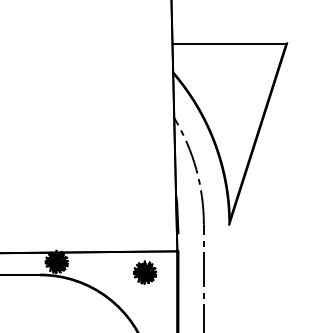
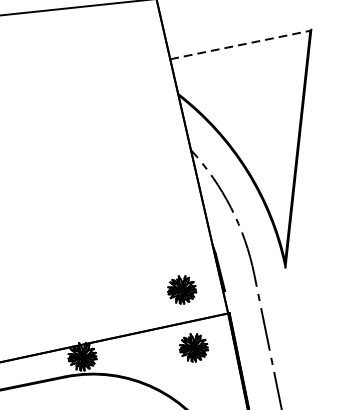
line: (229, 44) -> (240, 45), solid -> dashed
part: (145, 225) -> (182, 289), added

